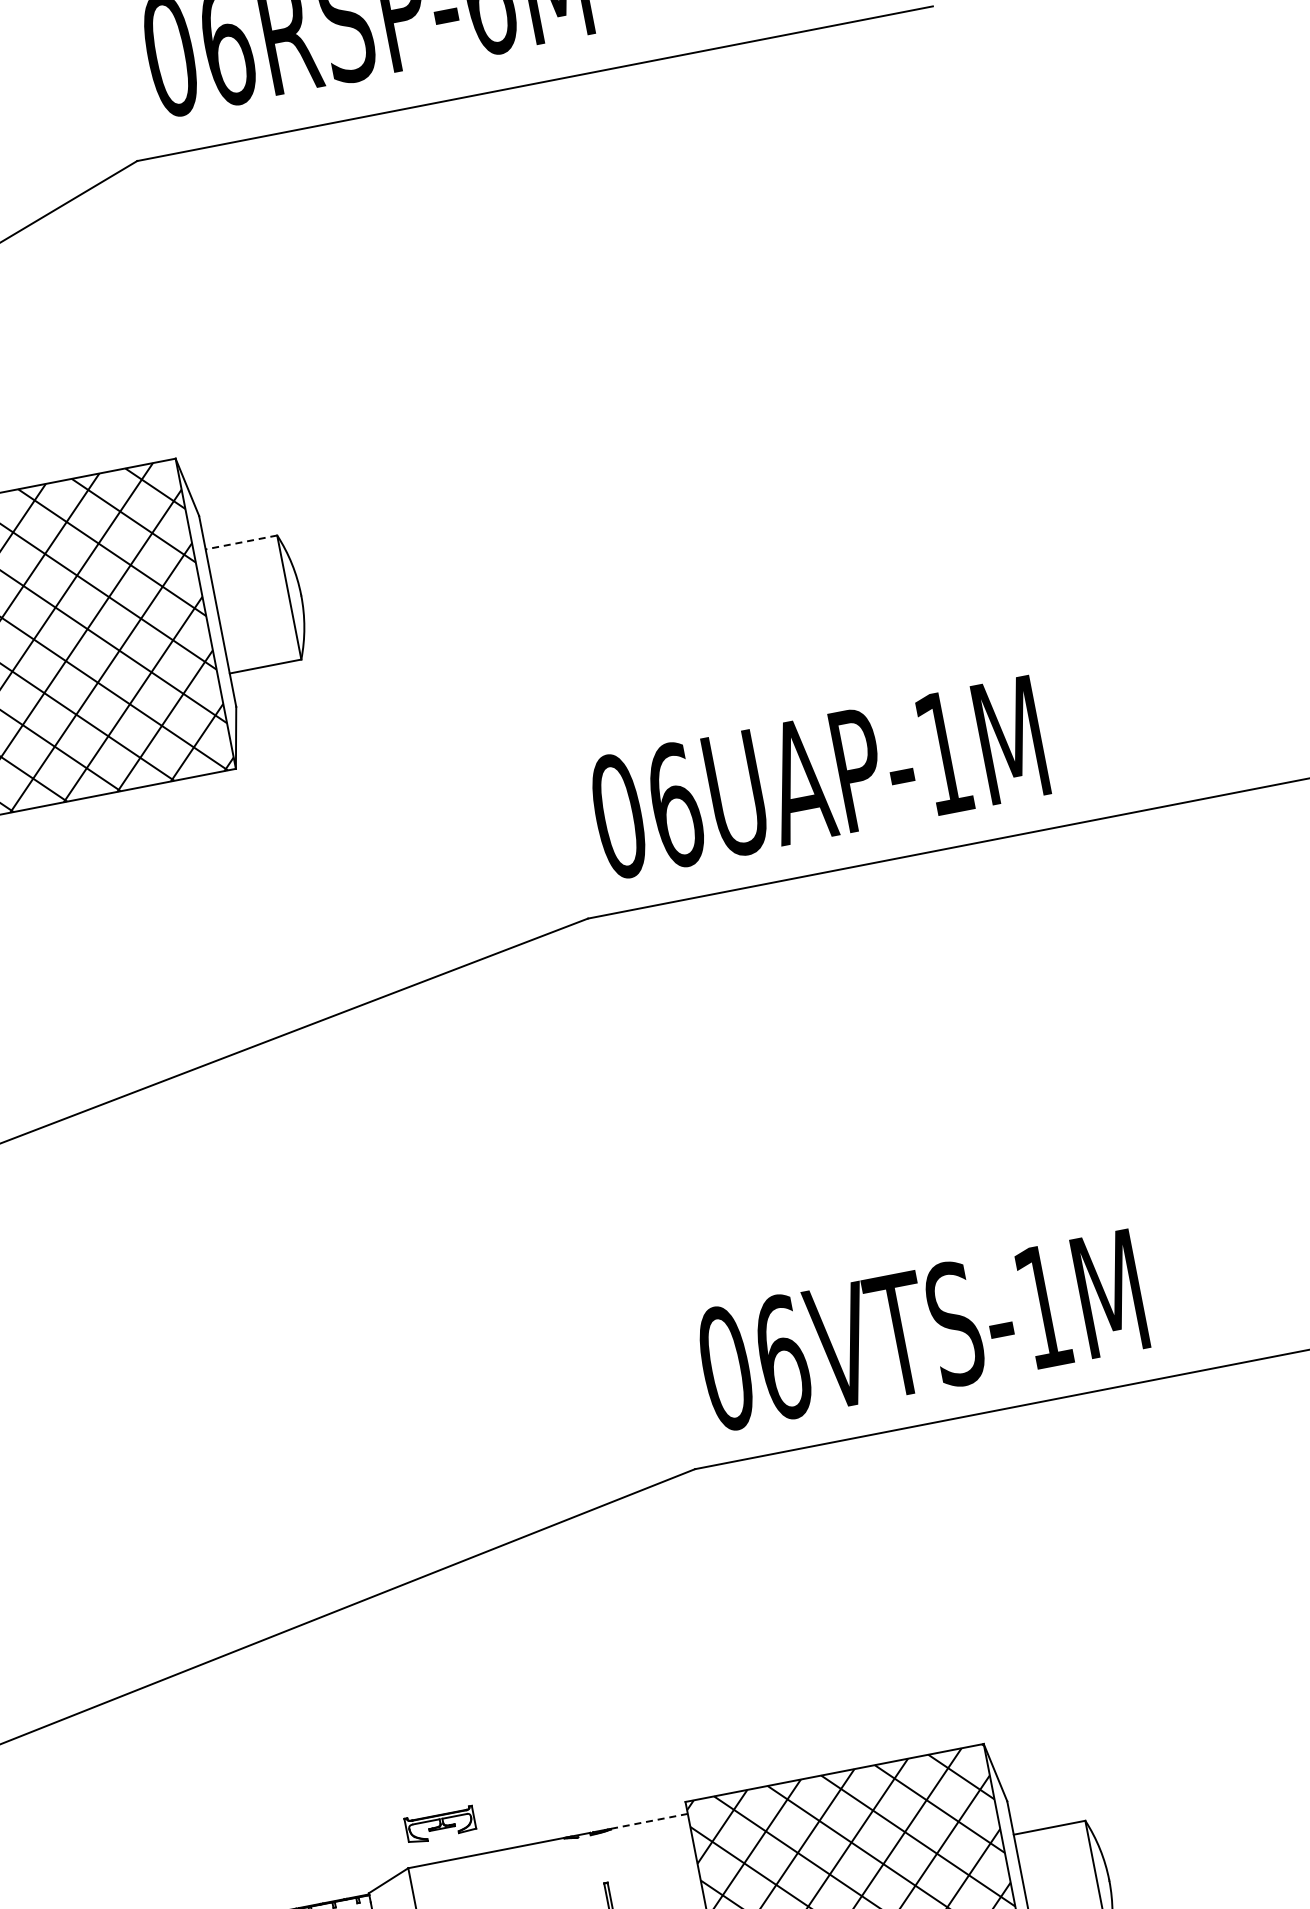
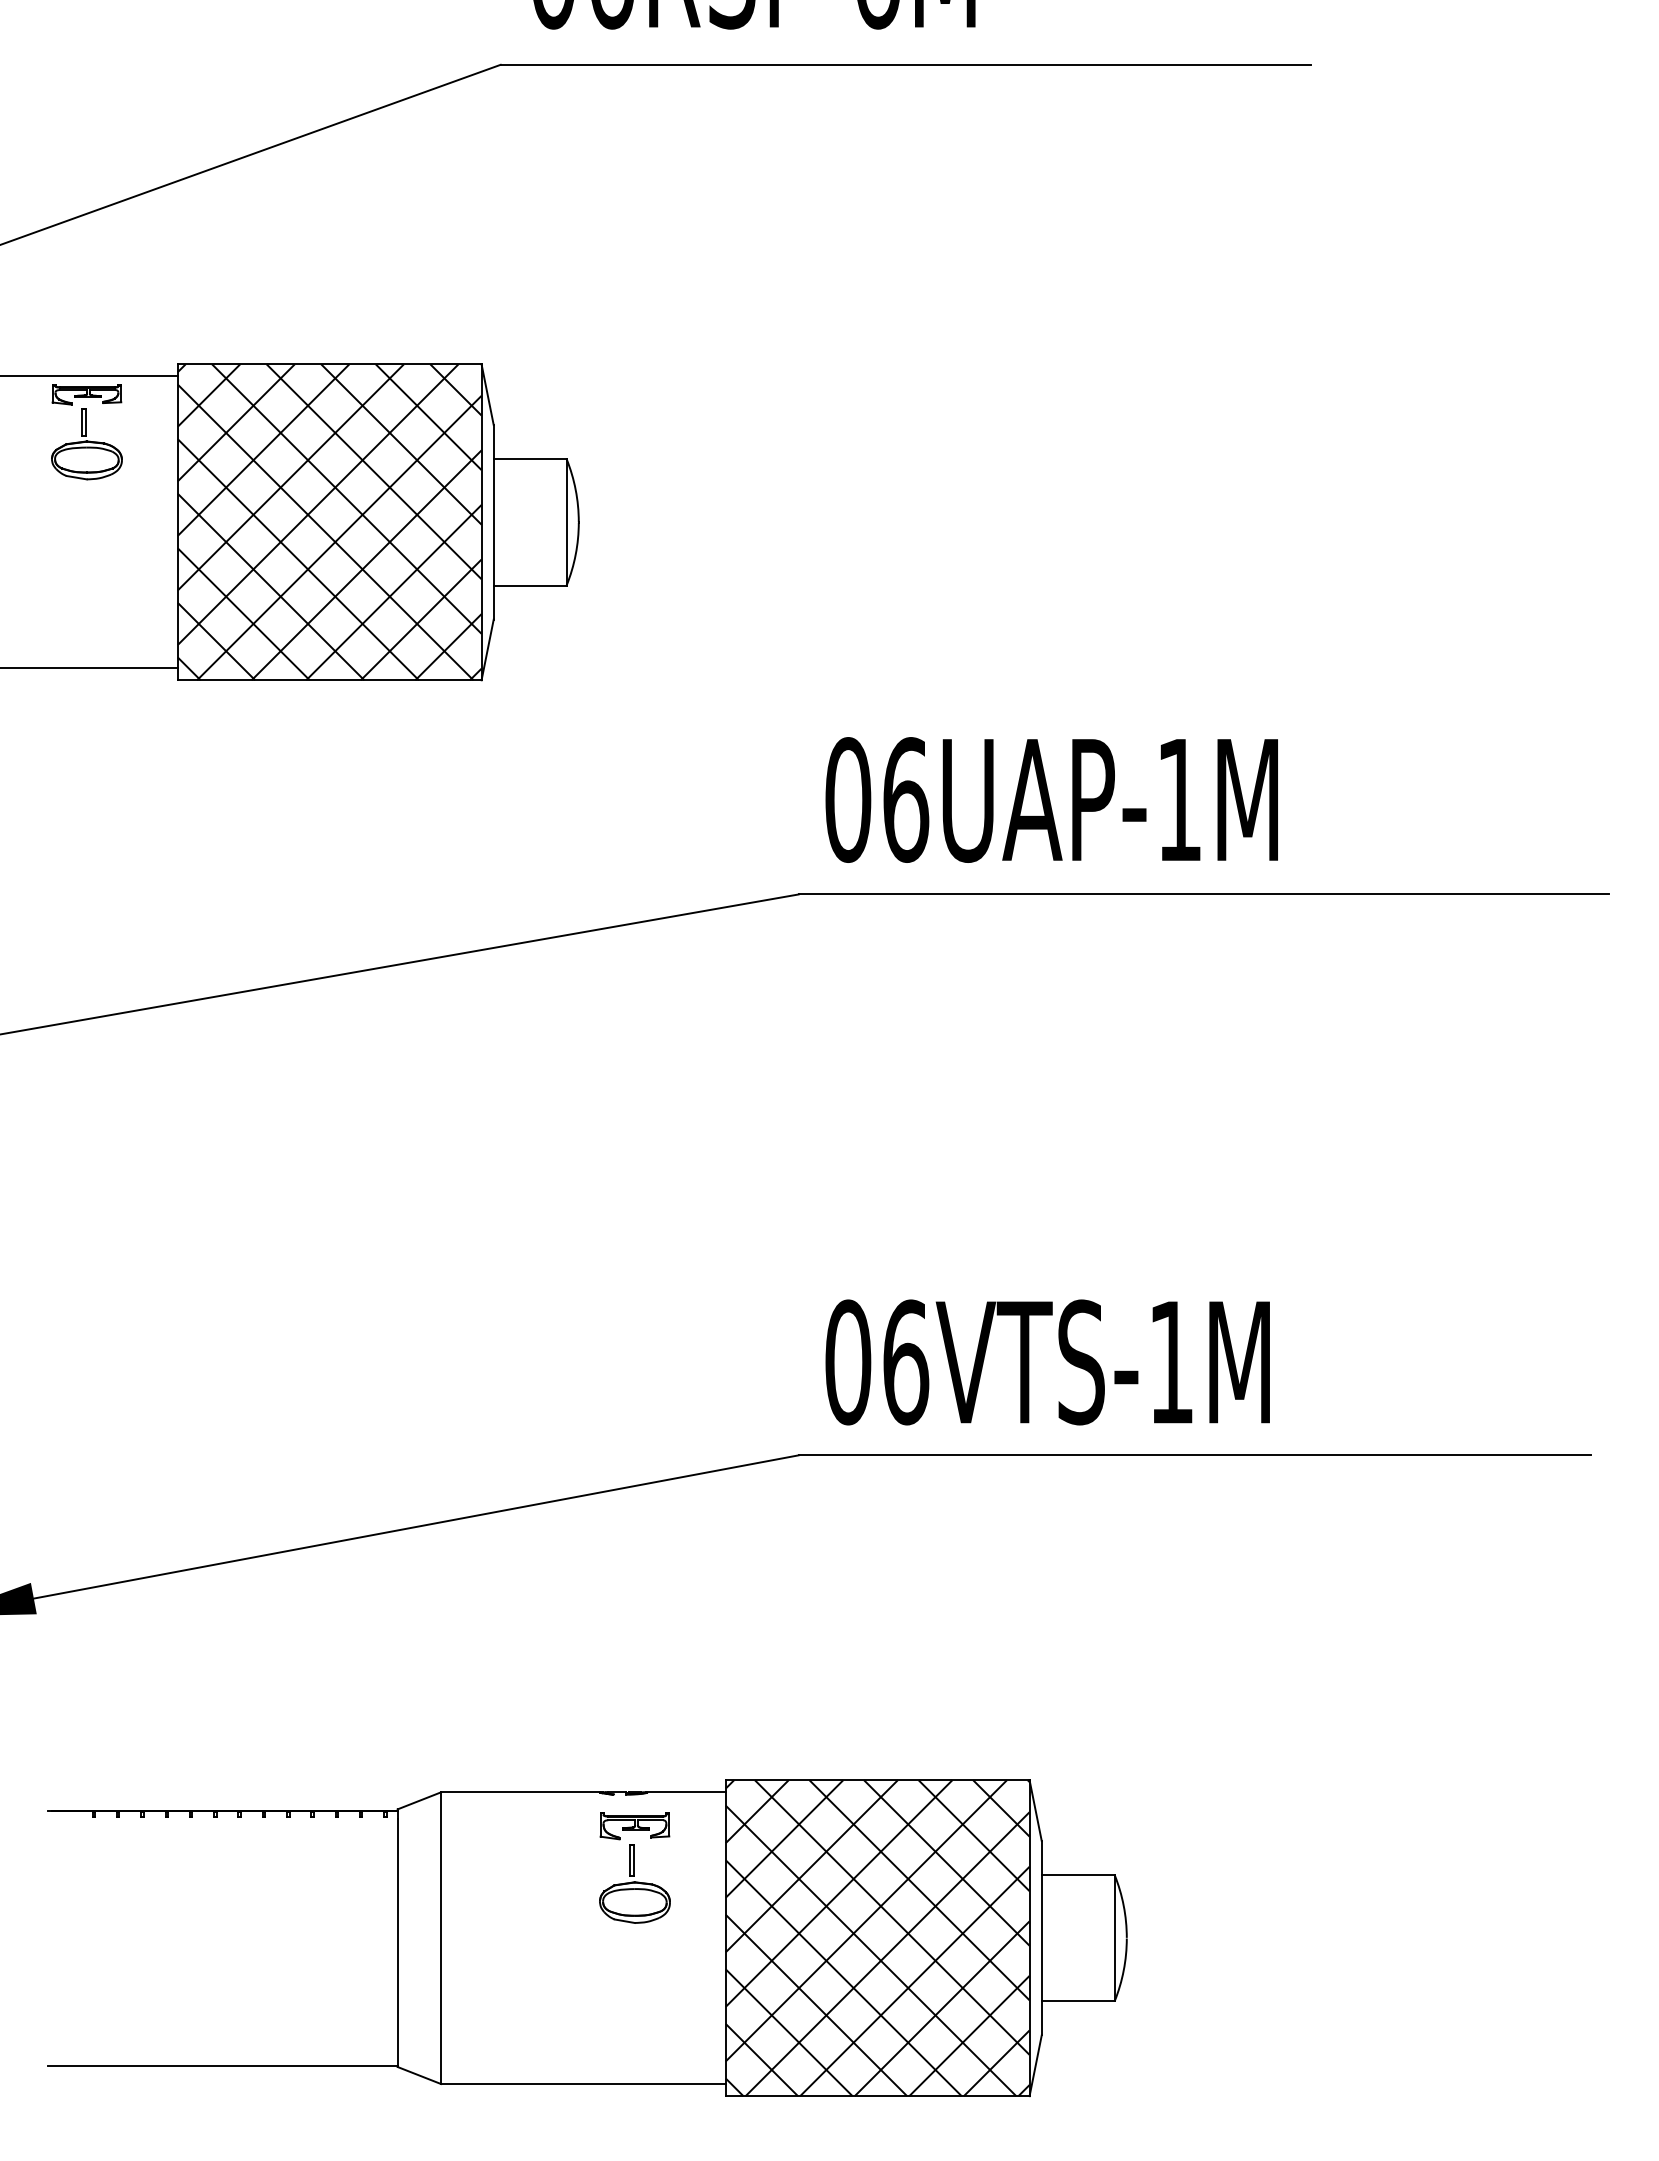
line: (240, 542) -> (529, 459), dashed -> solid
line: (648, 1821) -> (685, 1792), dashed -> solid
part: (440, 1825) -> (634, 1826), moved

